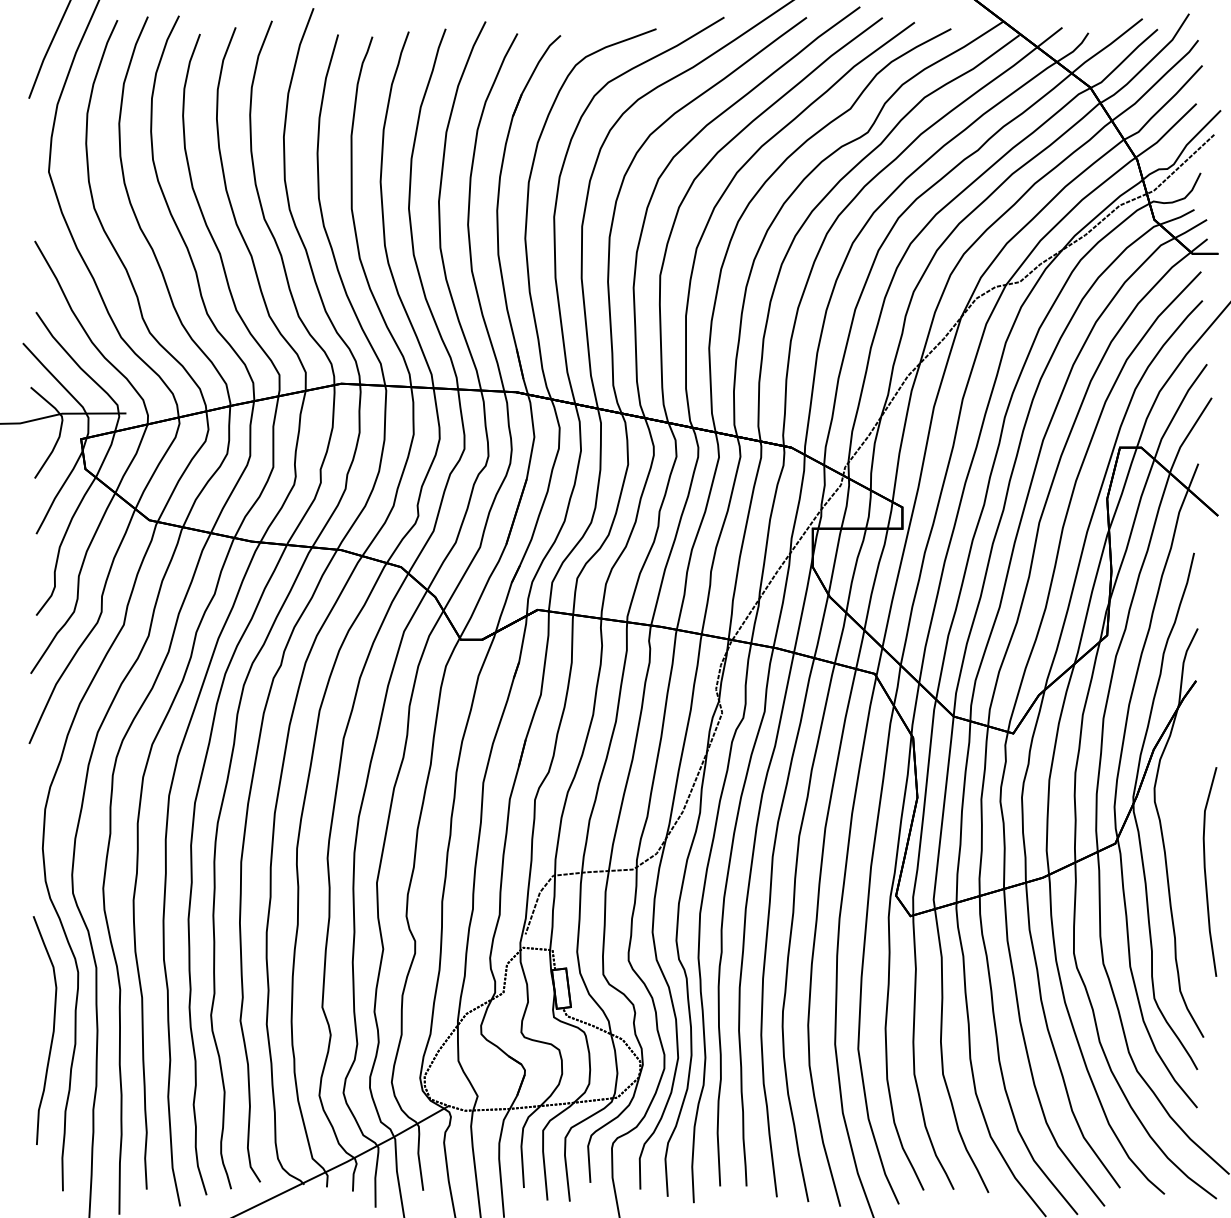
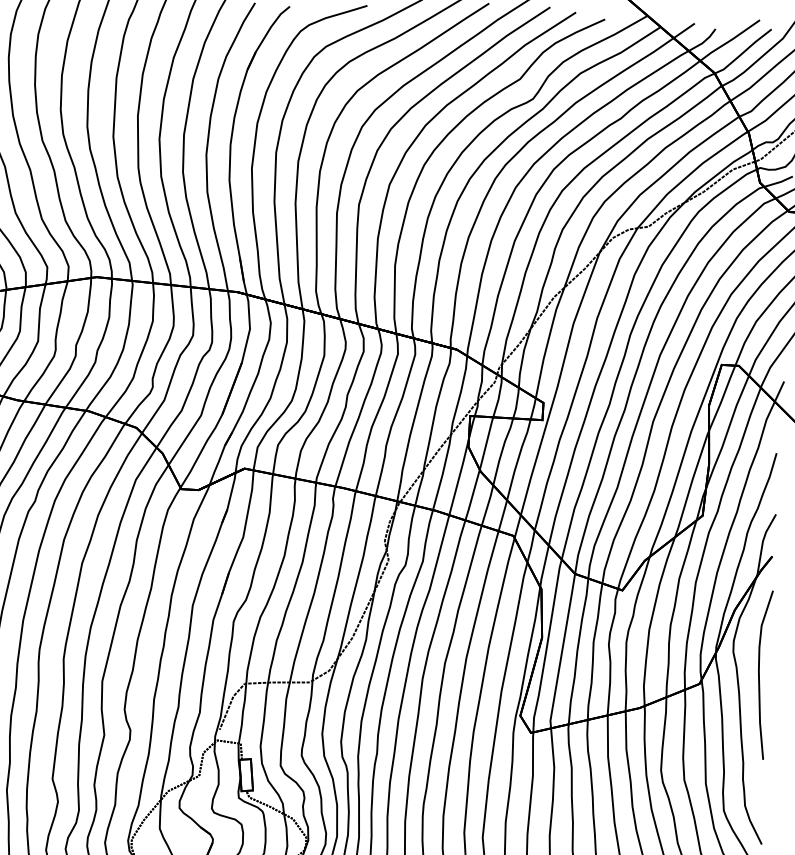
curve: (1206, 873) -> (760, 676), moved

